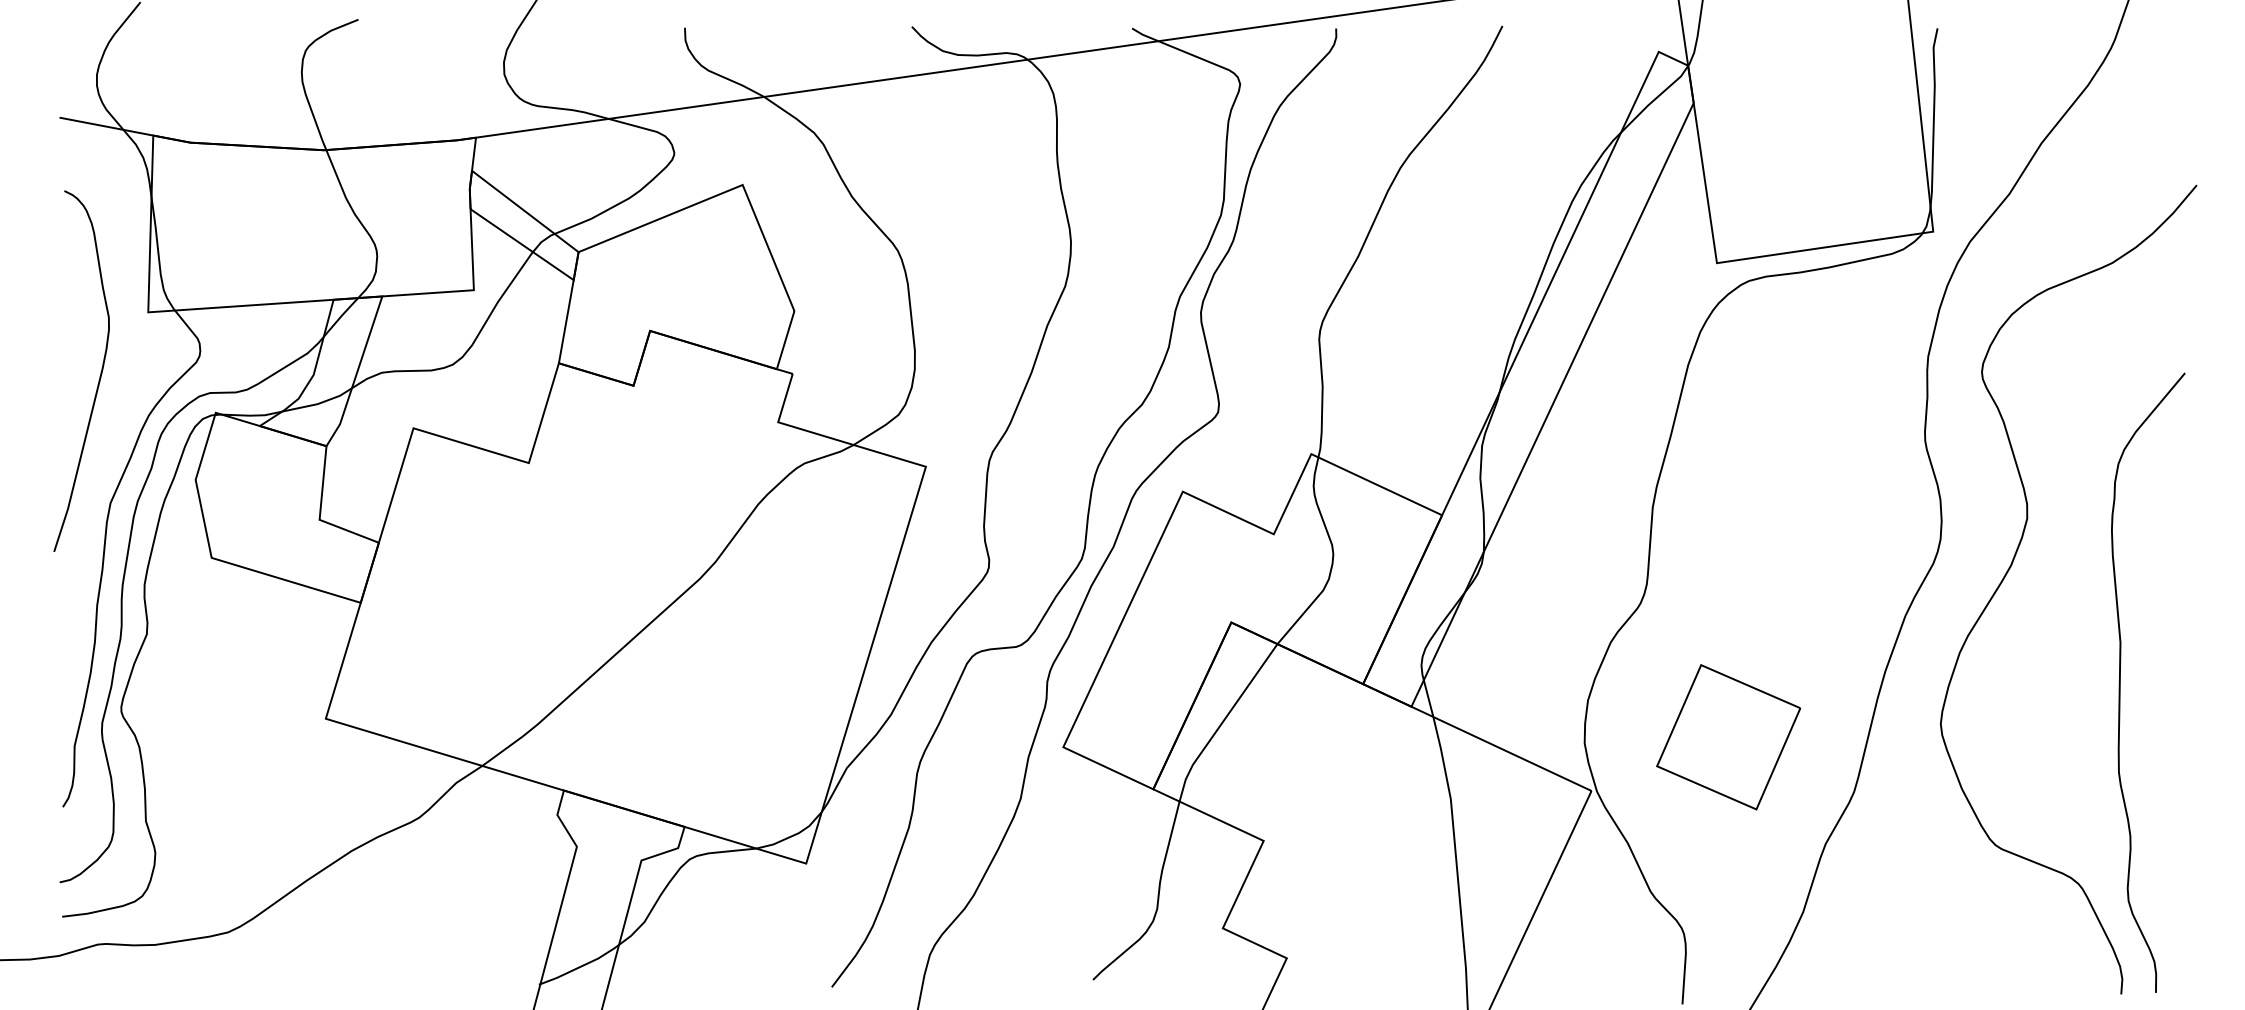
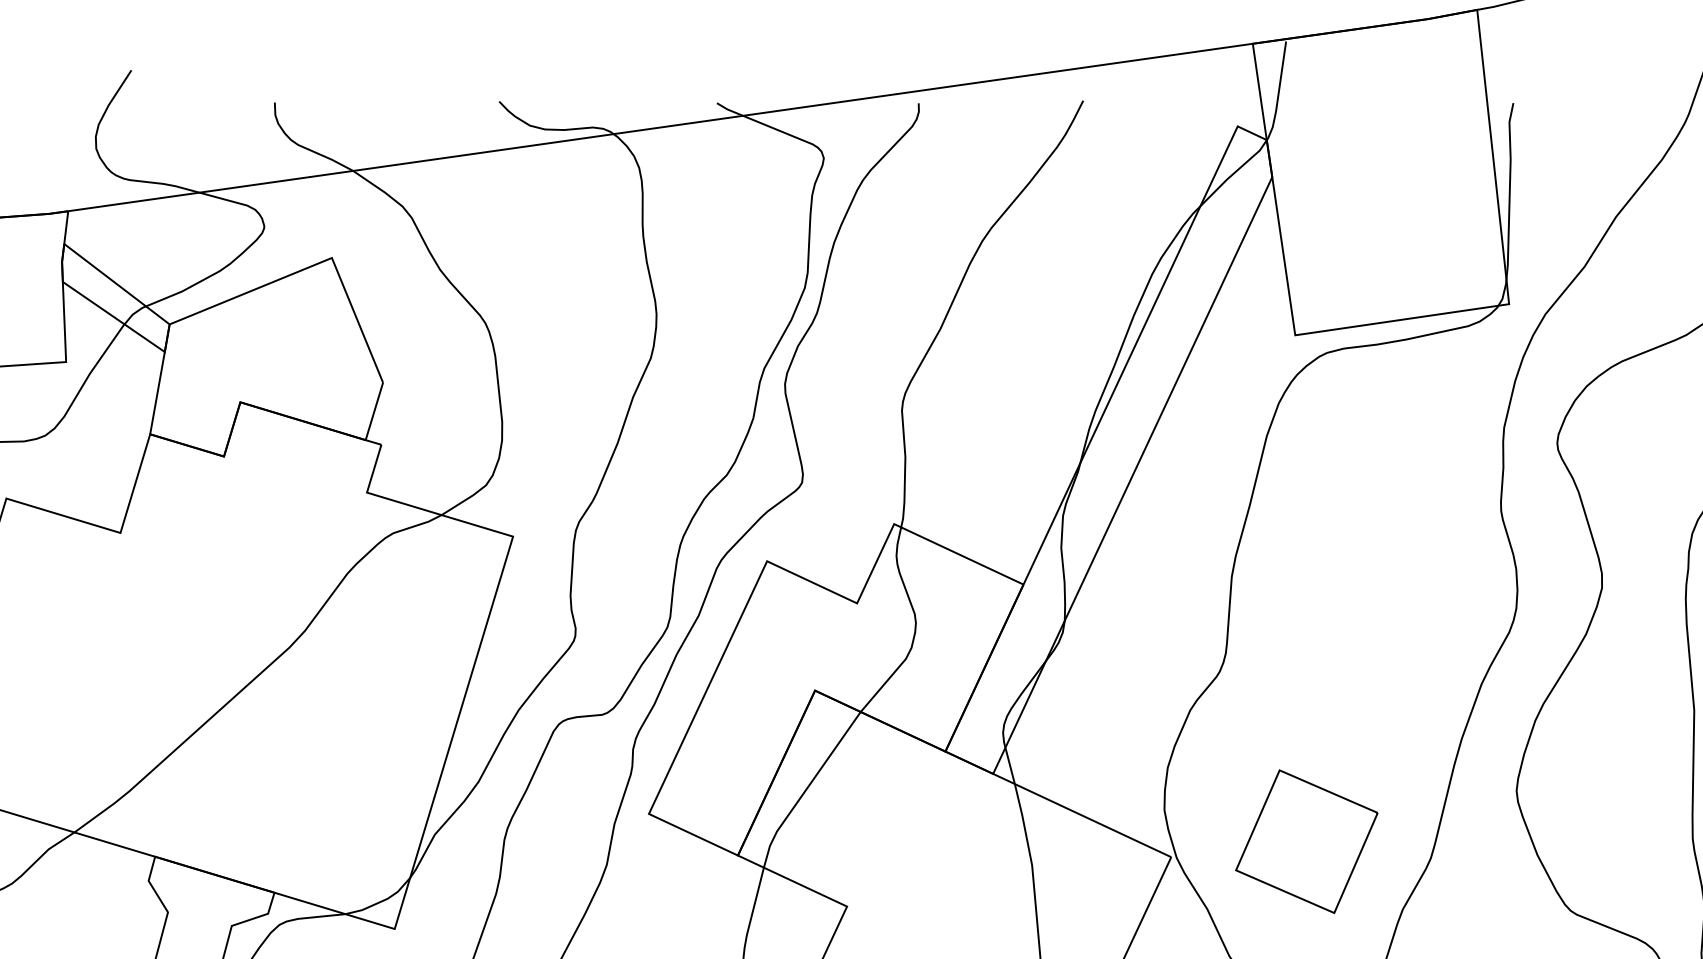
part: (1728, 737) -> (1306, 841), moved

